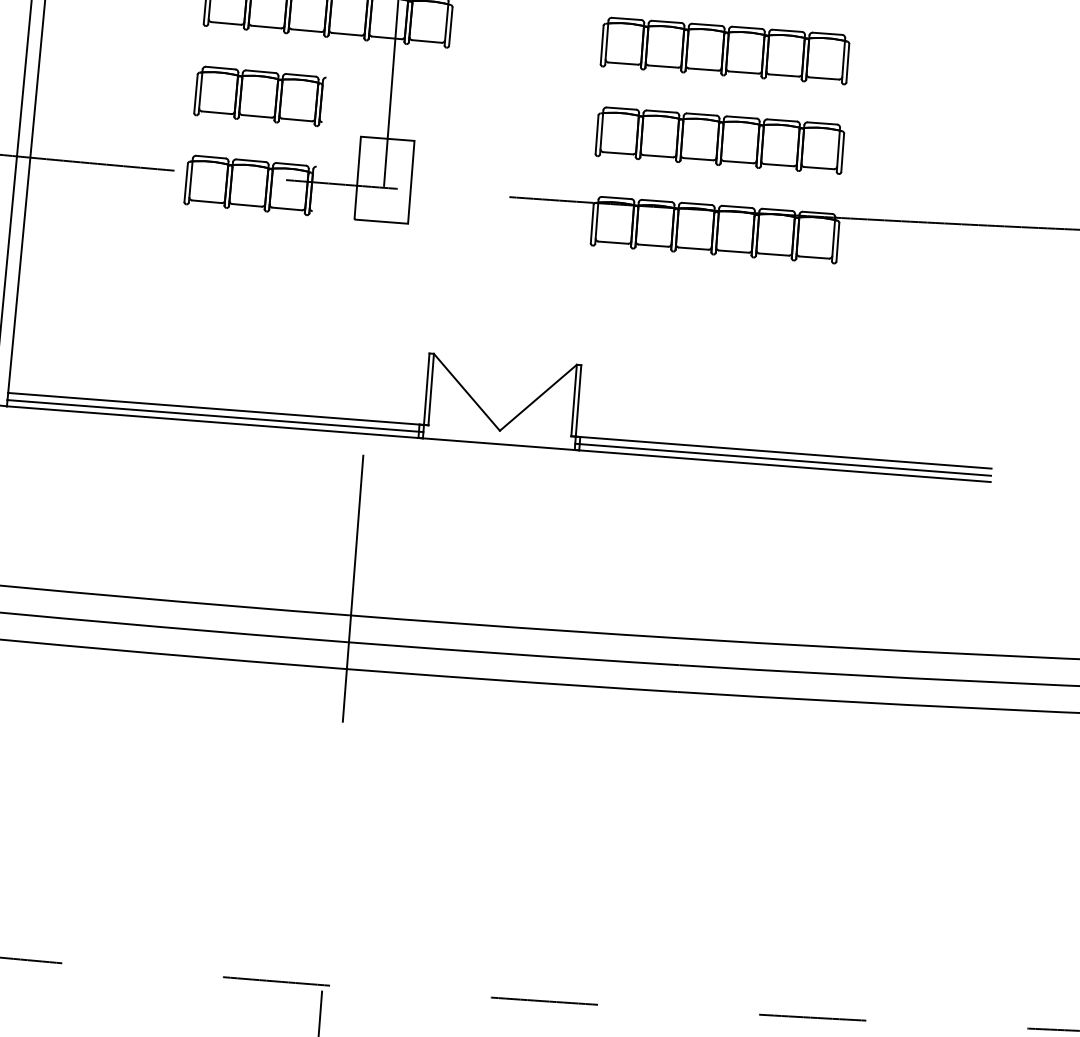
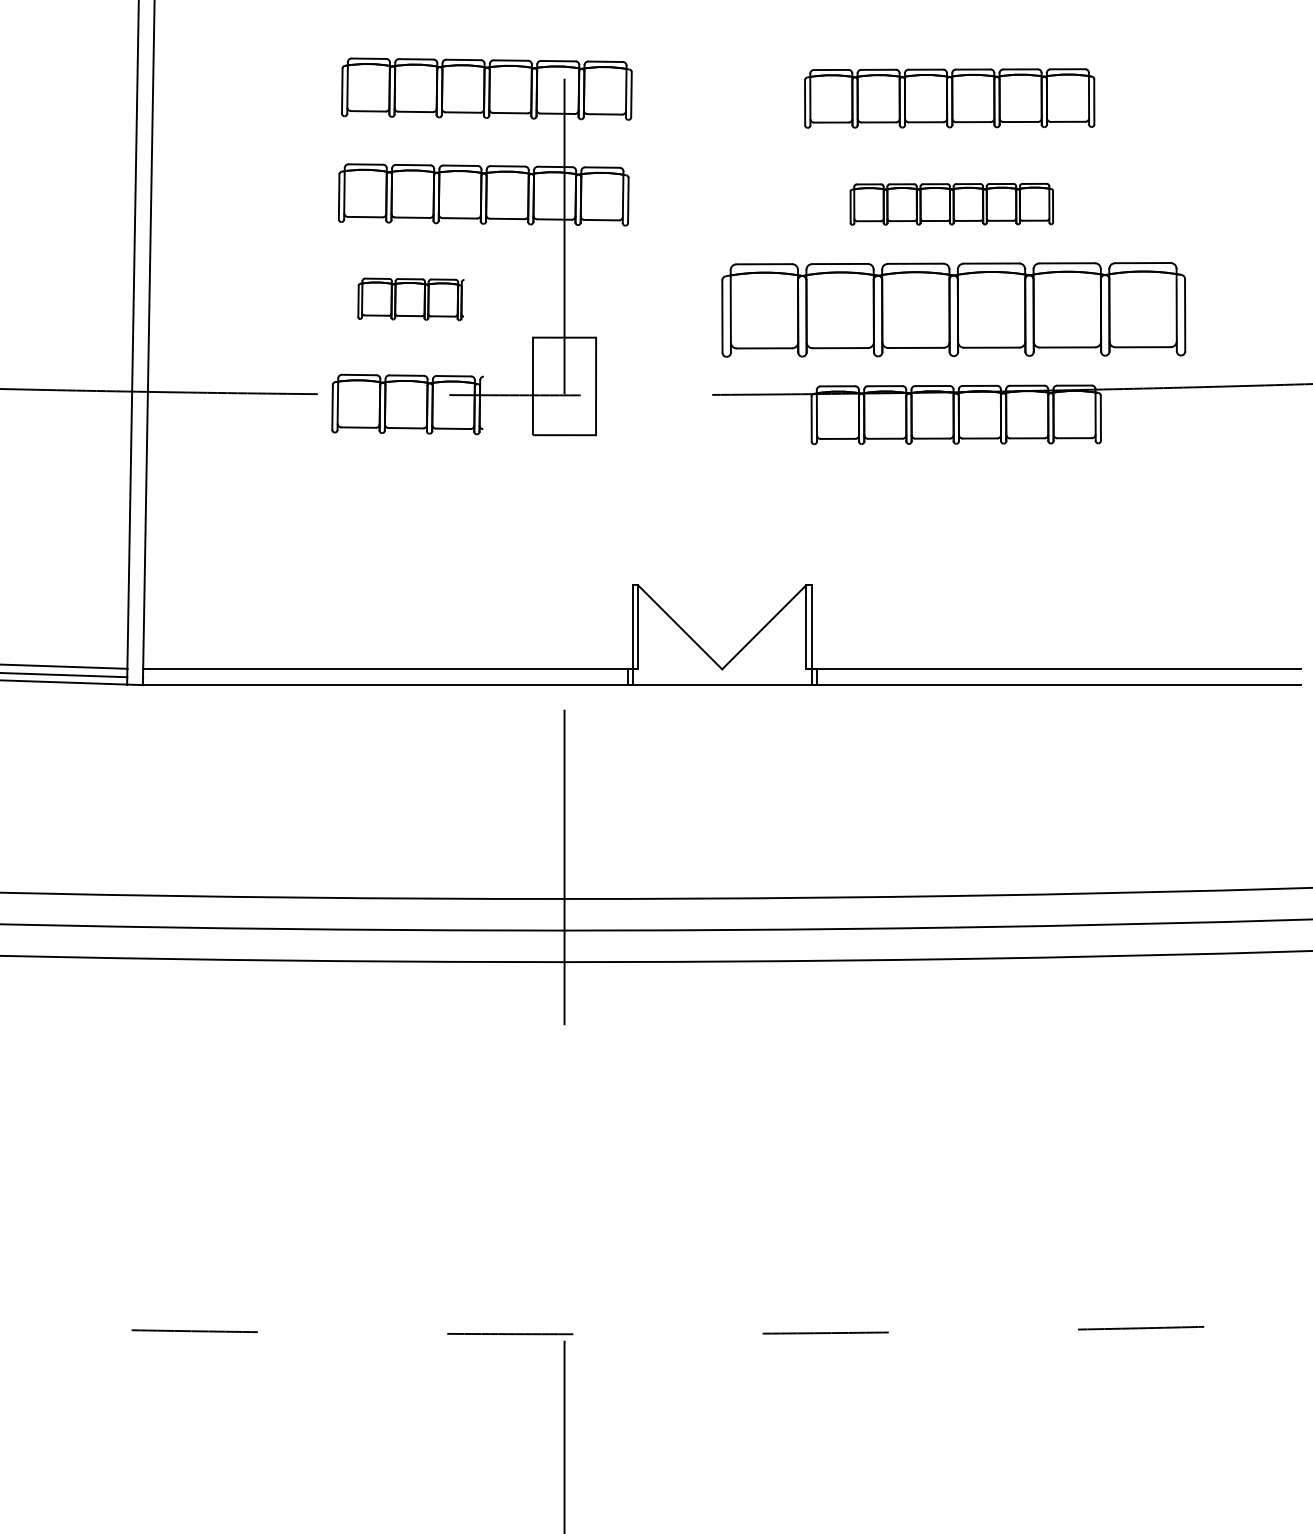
part: (725, 51) -> (951, 204), size x0.7
part: (259, 96) -> (410, 299), size x0.7
part: (719, 140) -> (953, 309), size x1.6
line: (215, 415) -> (387, 677), removed
line: (783, 459) -> (1056, 677), removed

